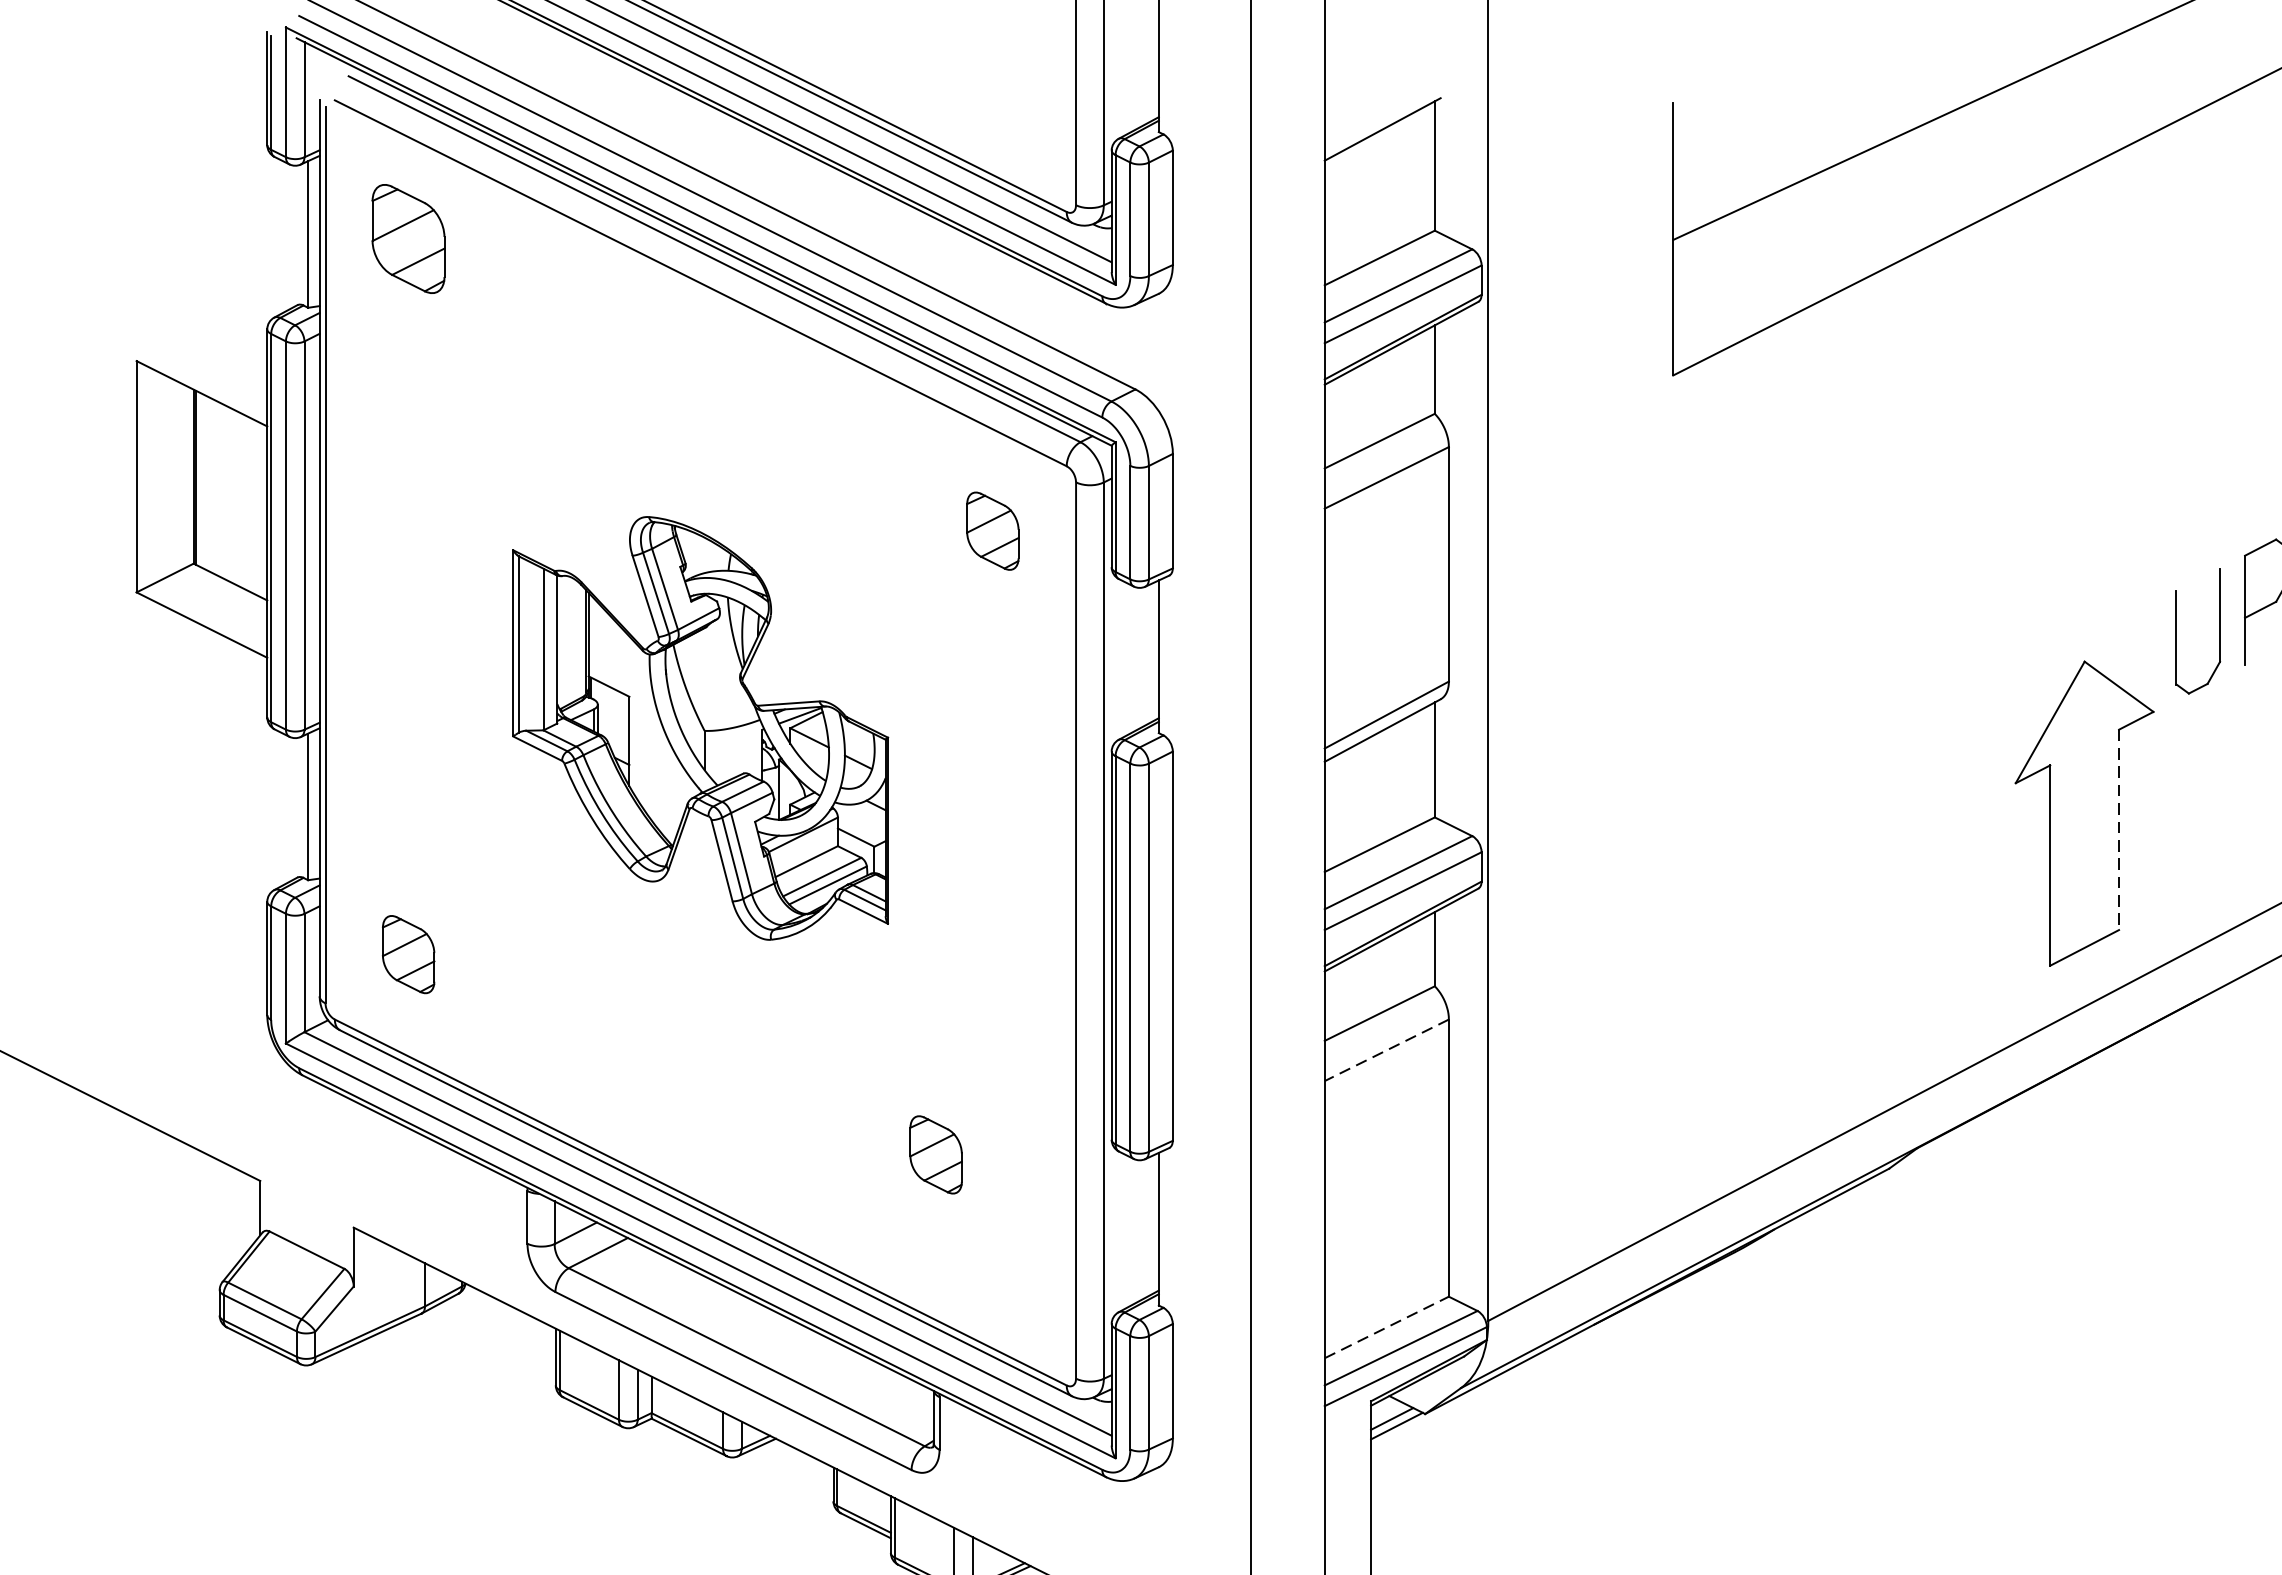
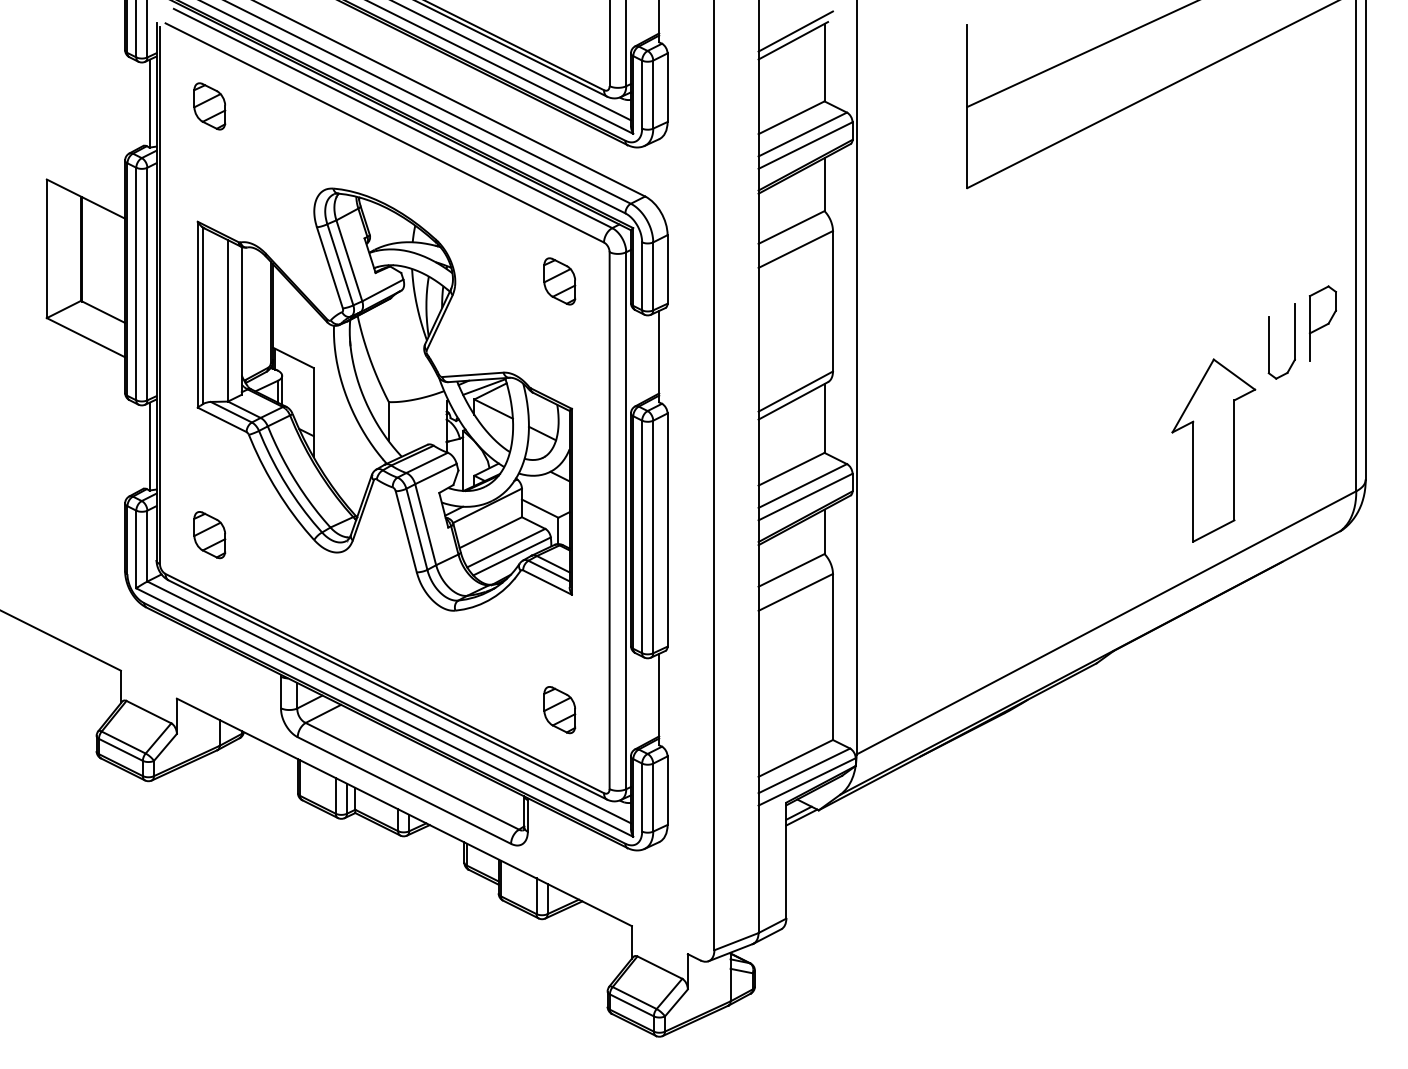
line: (1386, 113) -> (795, 31), added
part: (408, 239) -> (209, 106), size x0.71
part: (700, 728) -> (384, 399), size x1.67
line: (2119, 830) -> (1234, 460), dashed -> solid
line: (1386, 1050) -> (795, 592), dashed -> solid
part: (935, 1155) -> (559, 710), moved
line: (1388, 1327) -> (796, 758), dashed -> solid

